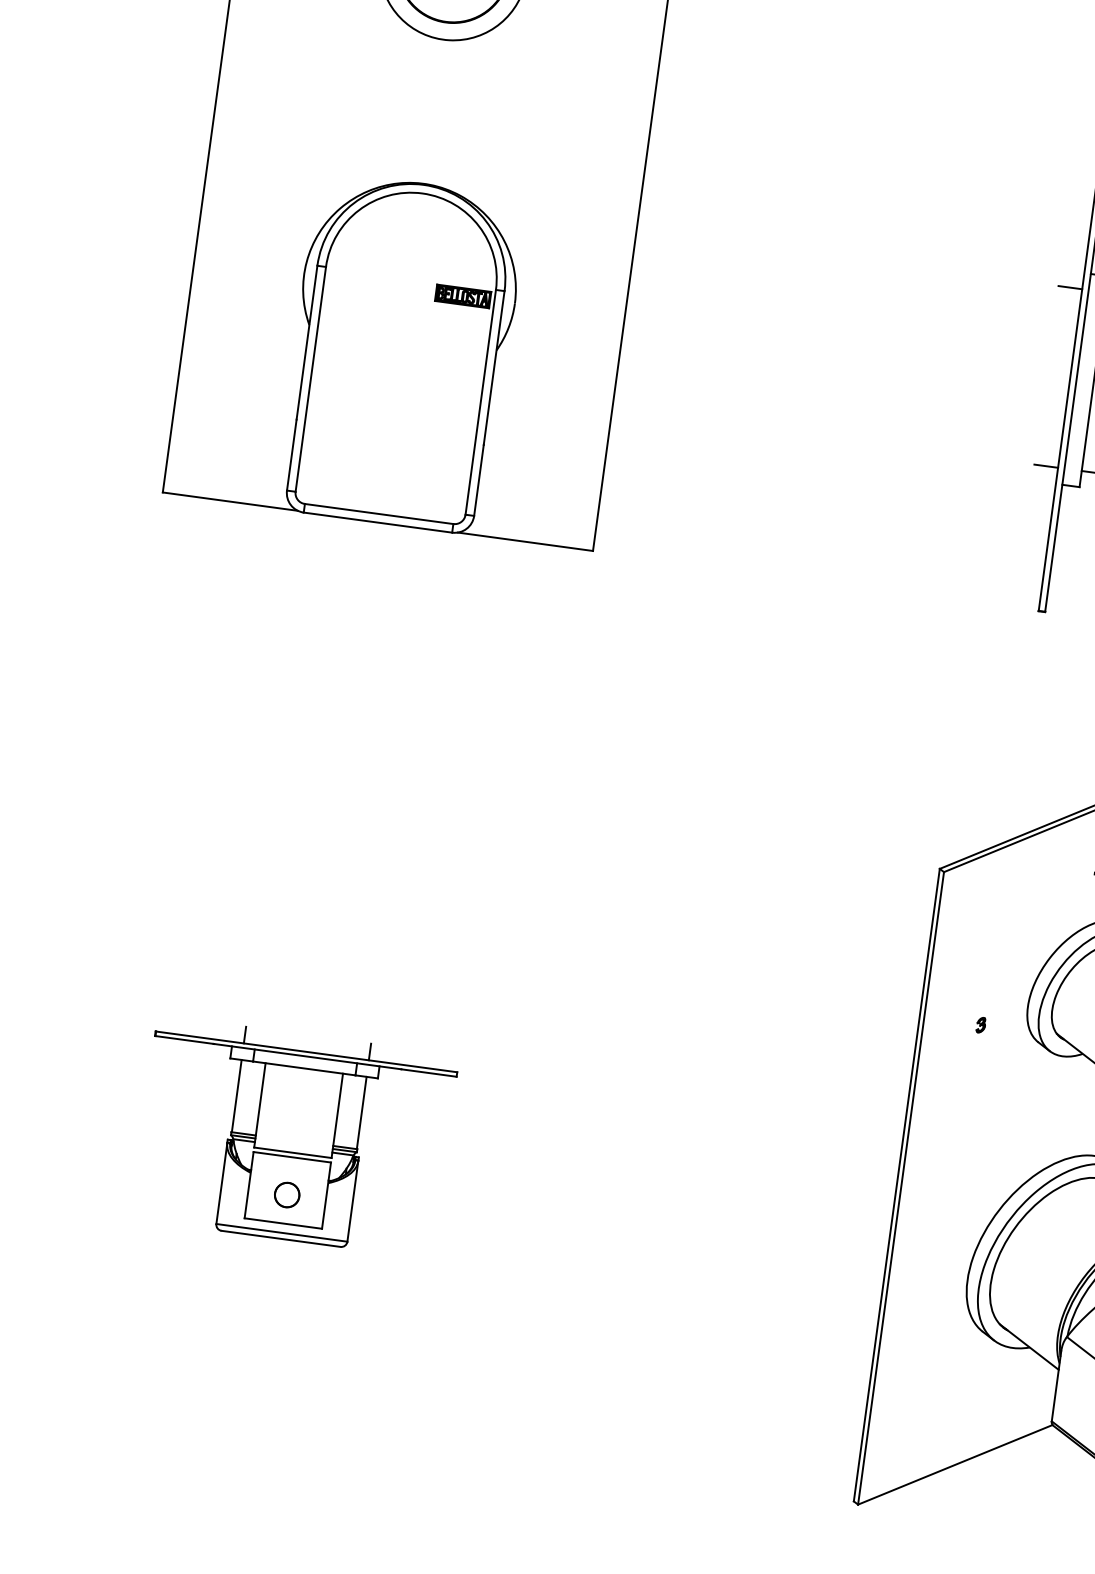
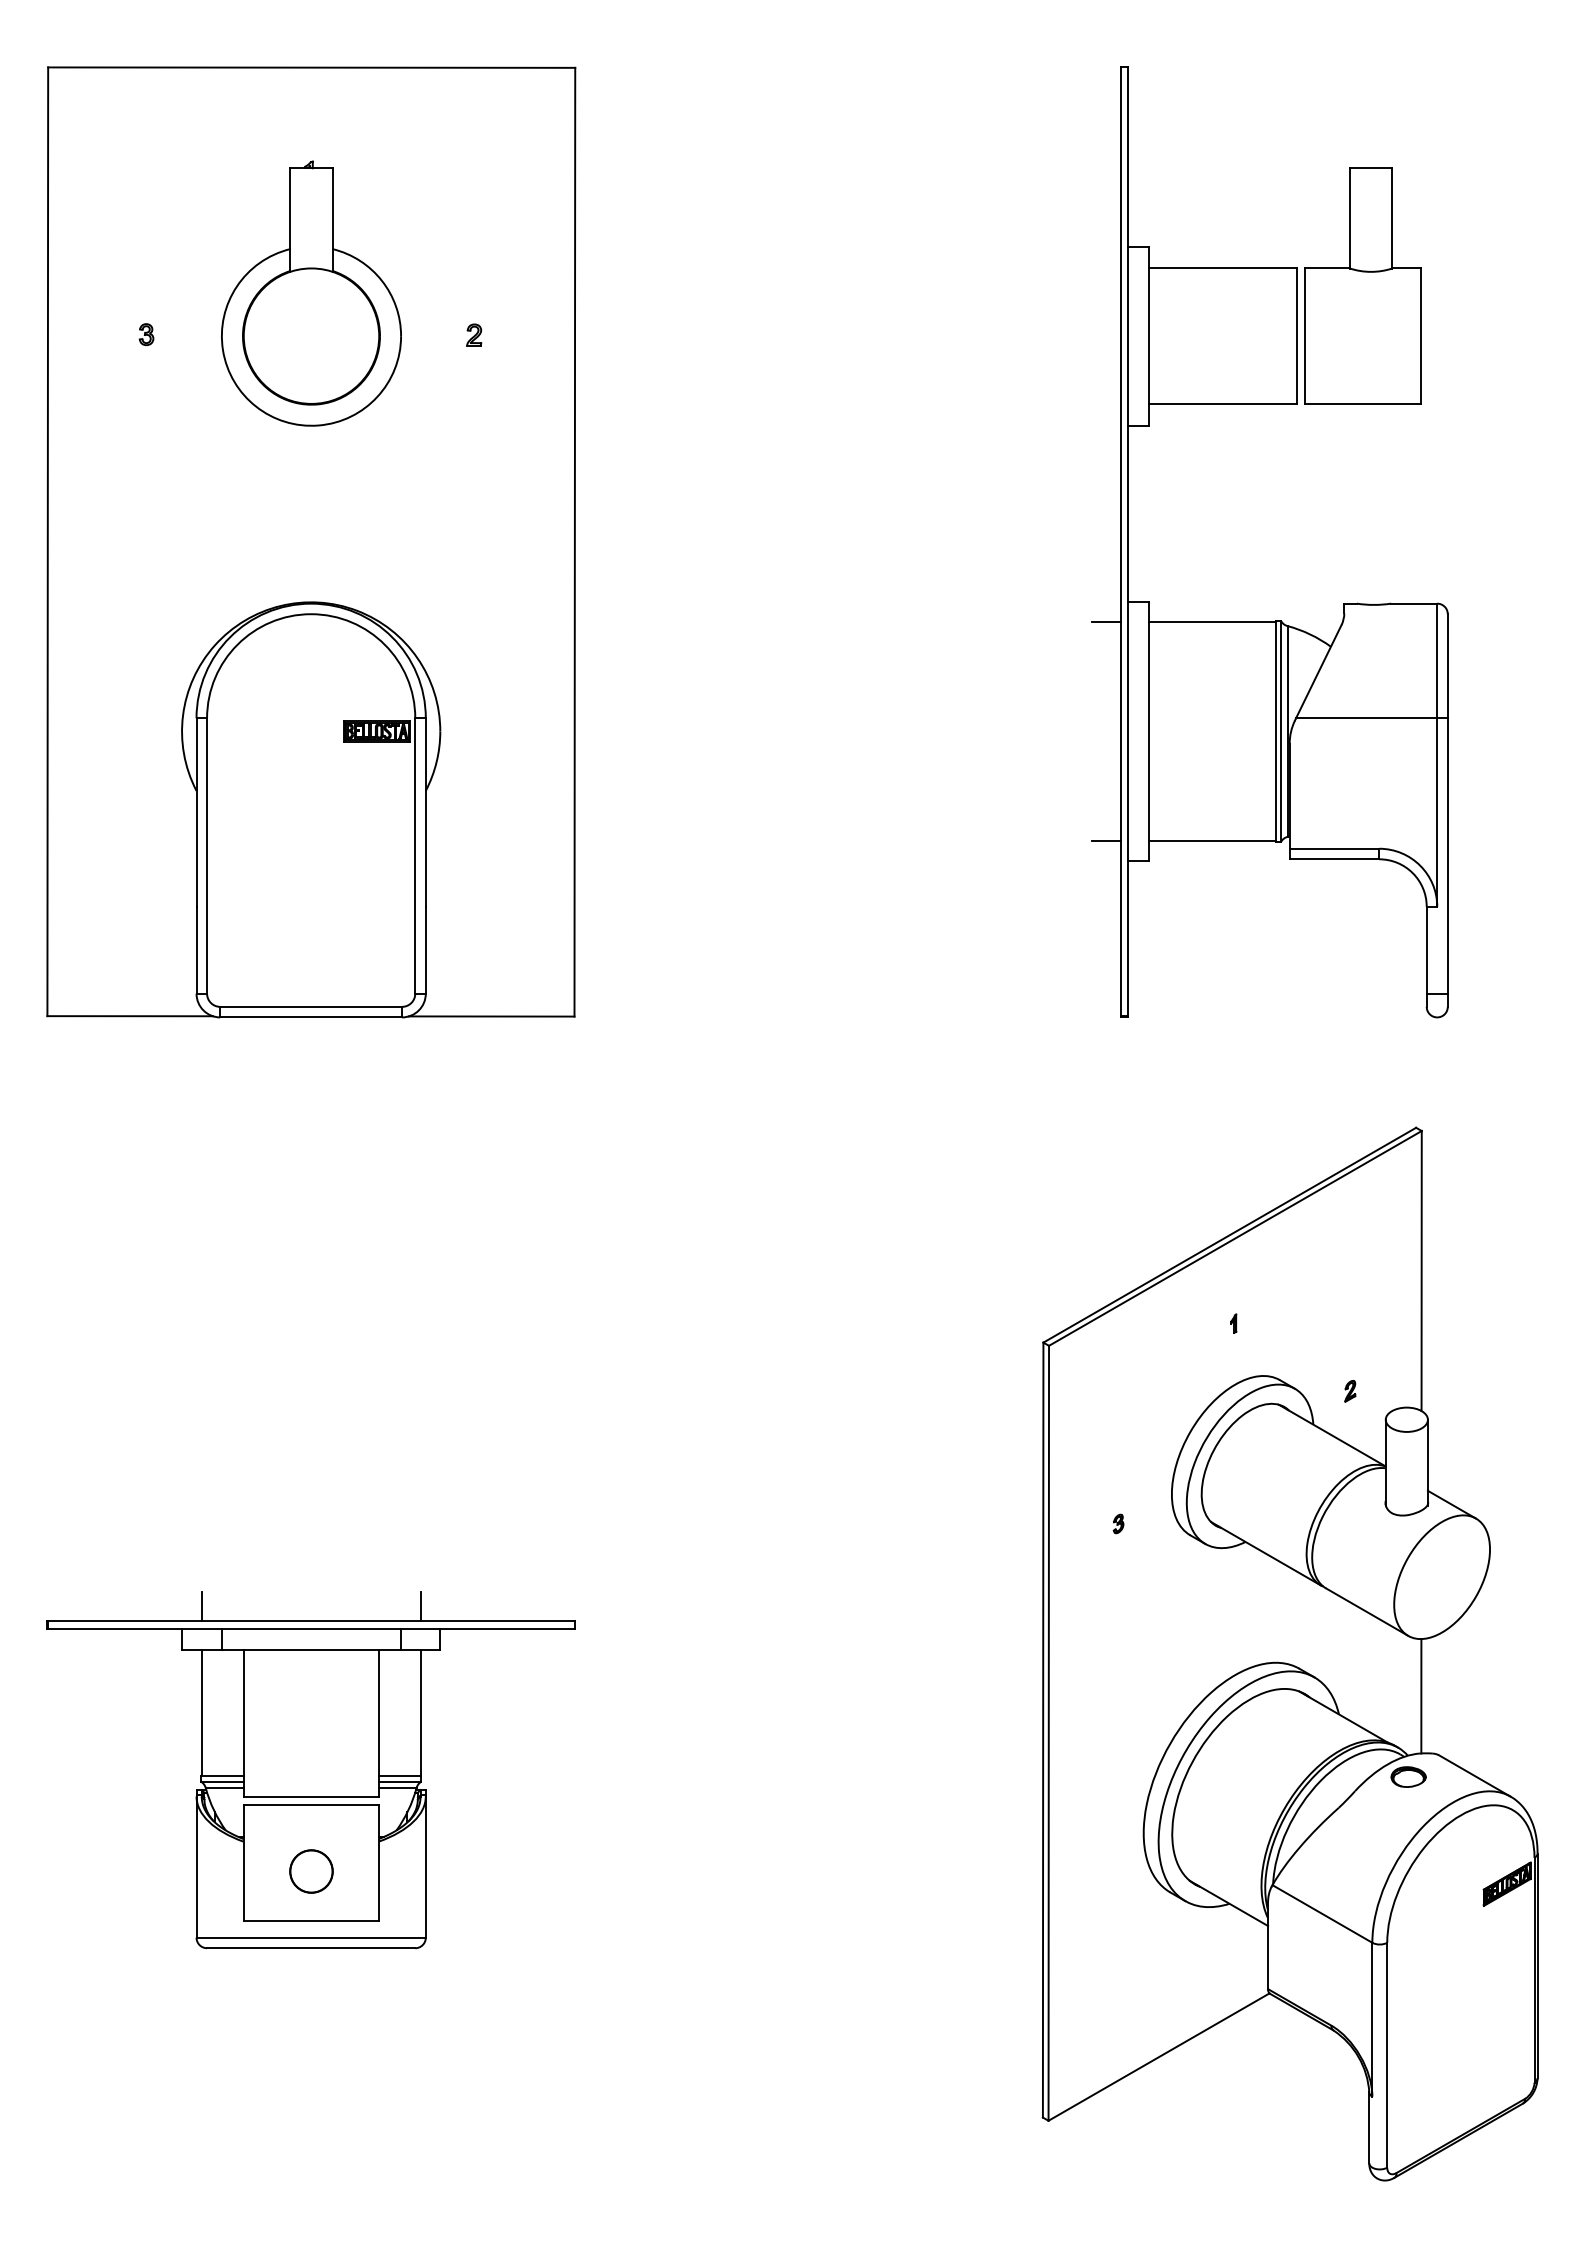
part: (294, 1137) -> (310, 1770), size x1.43

